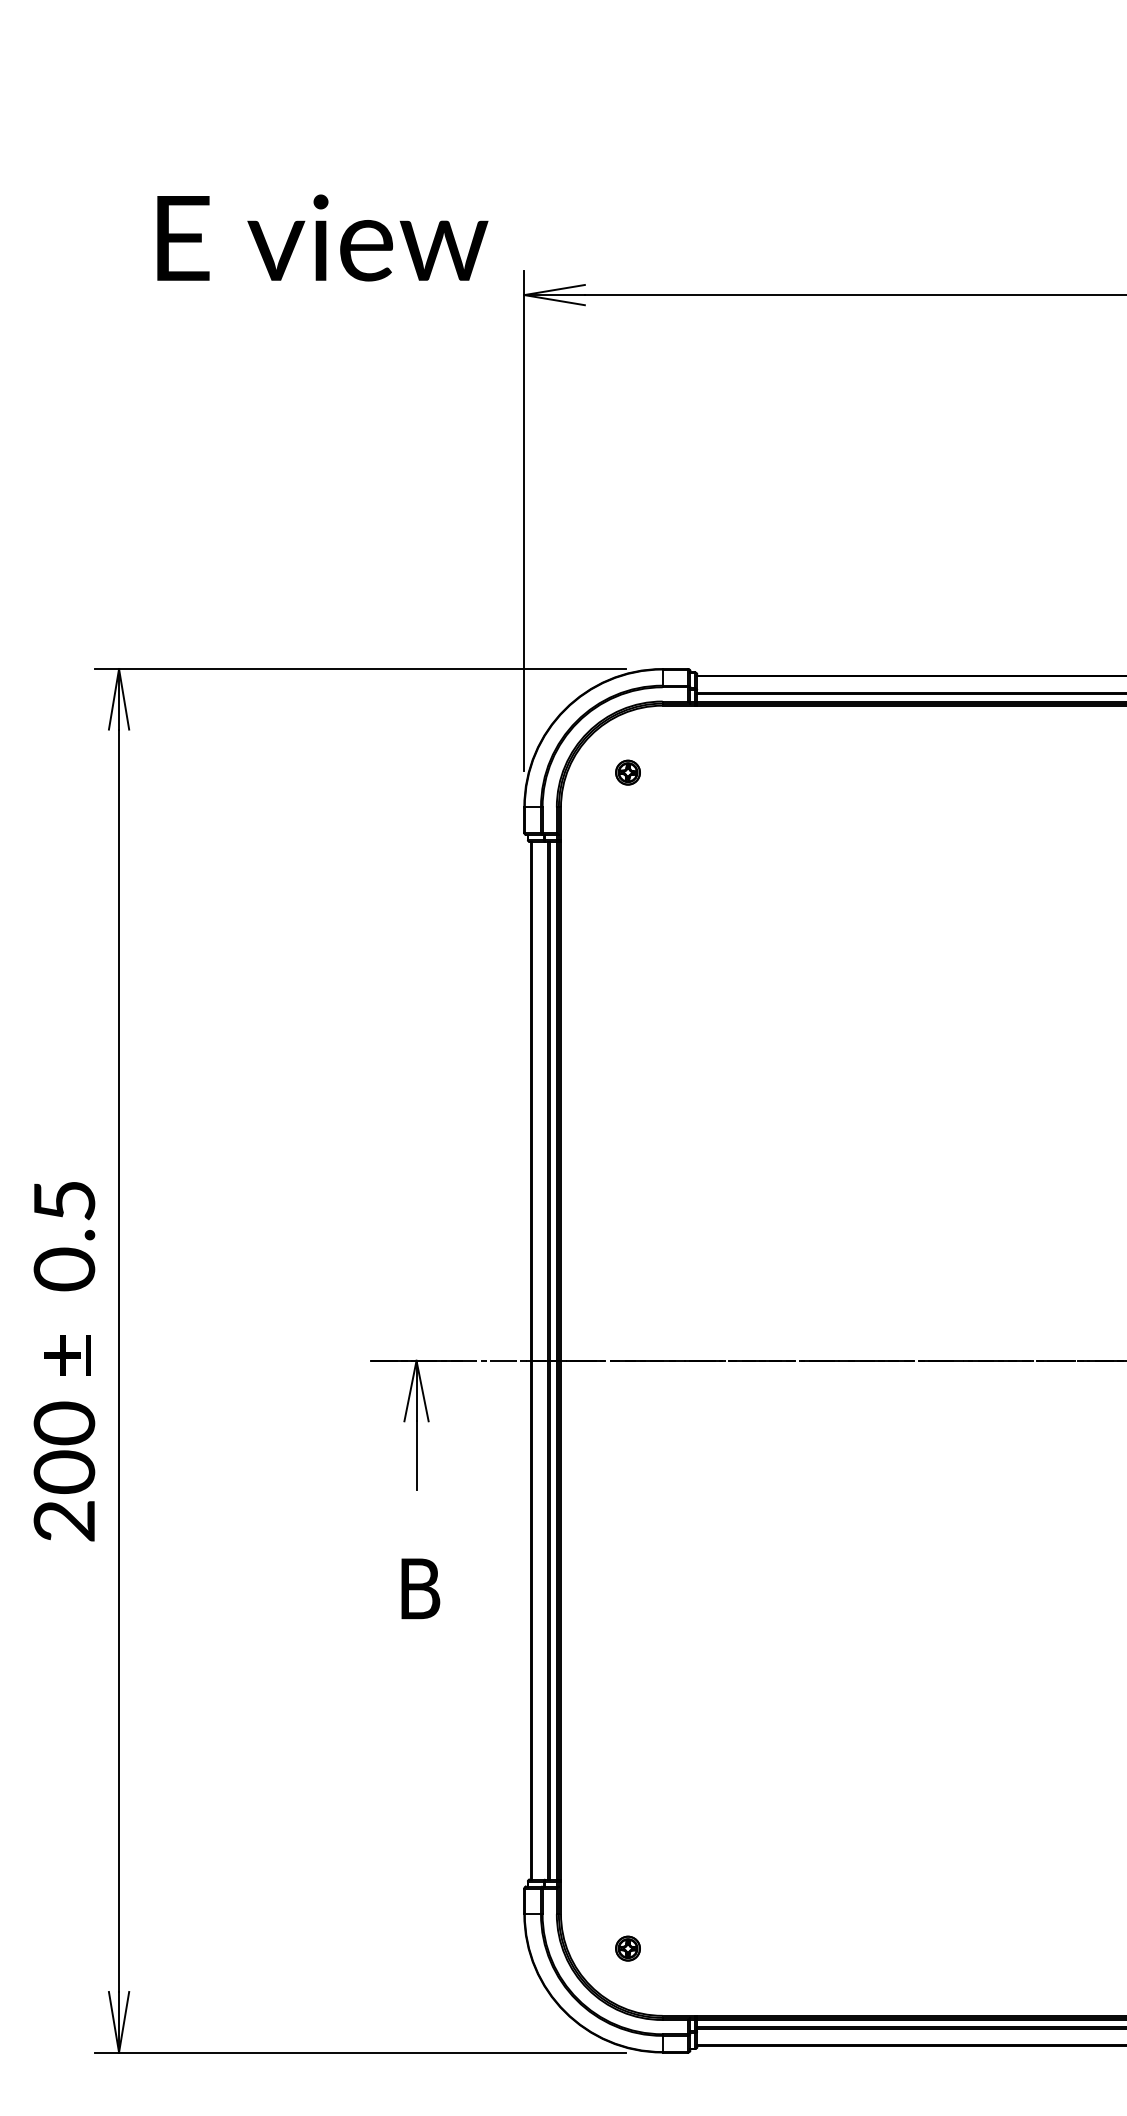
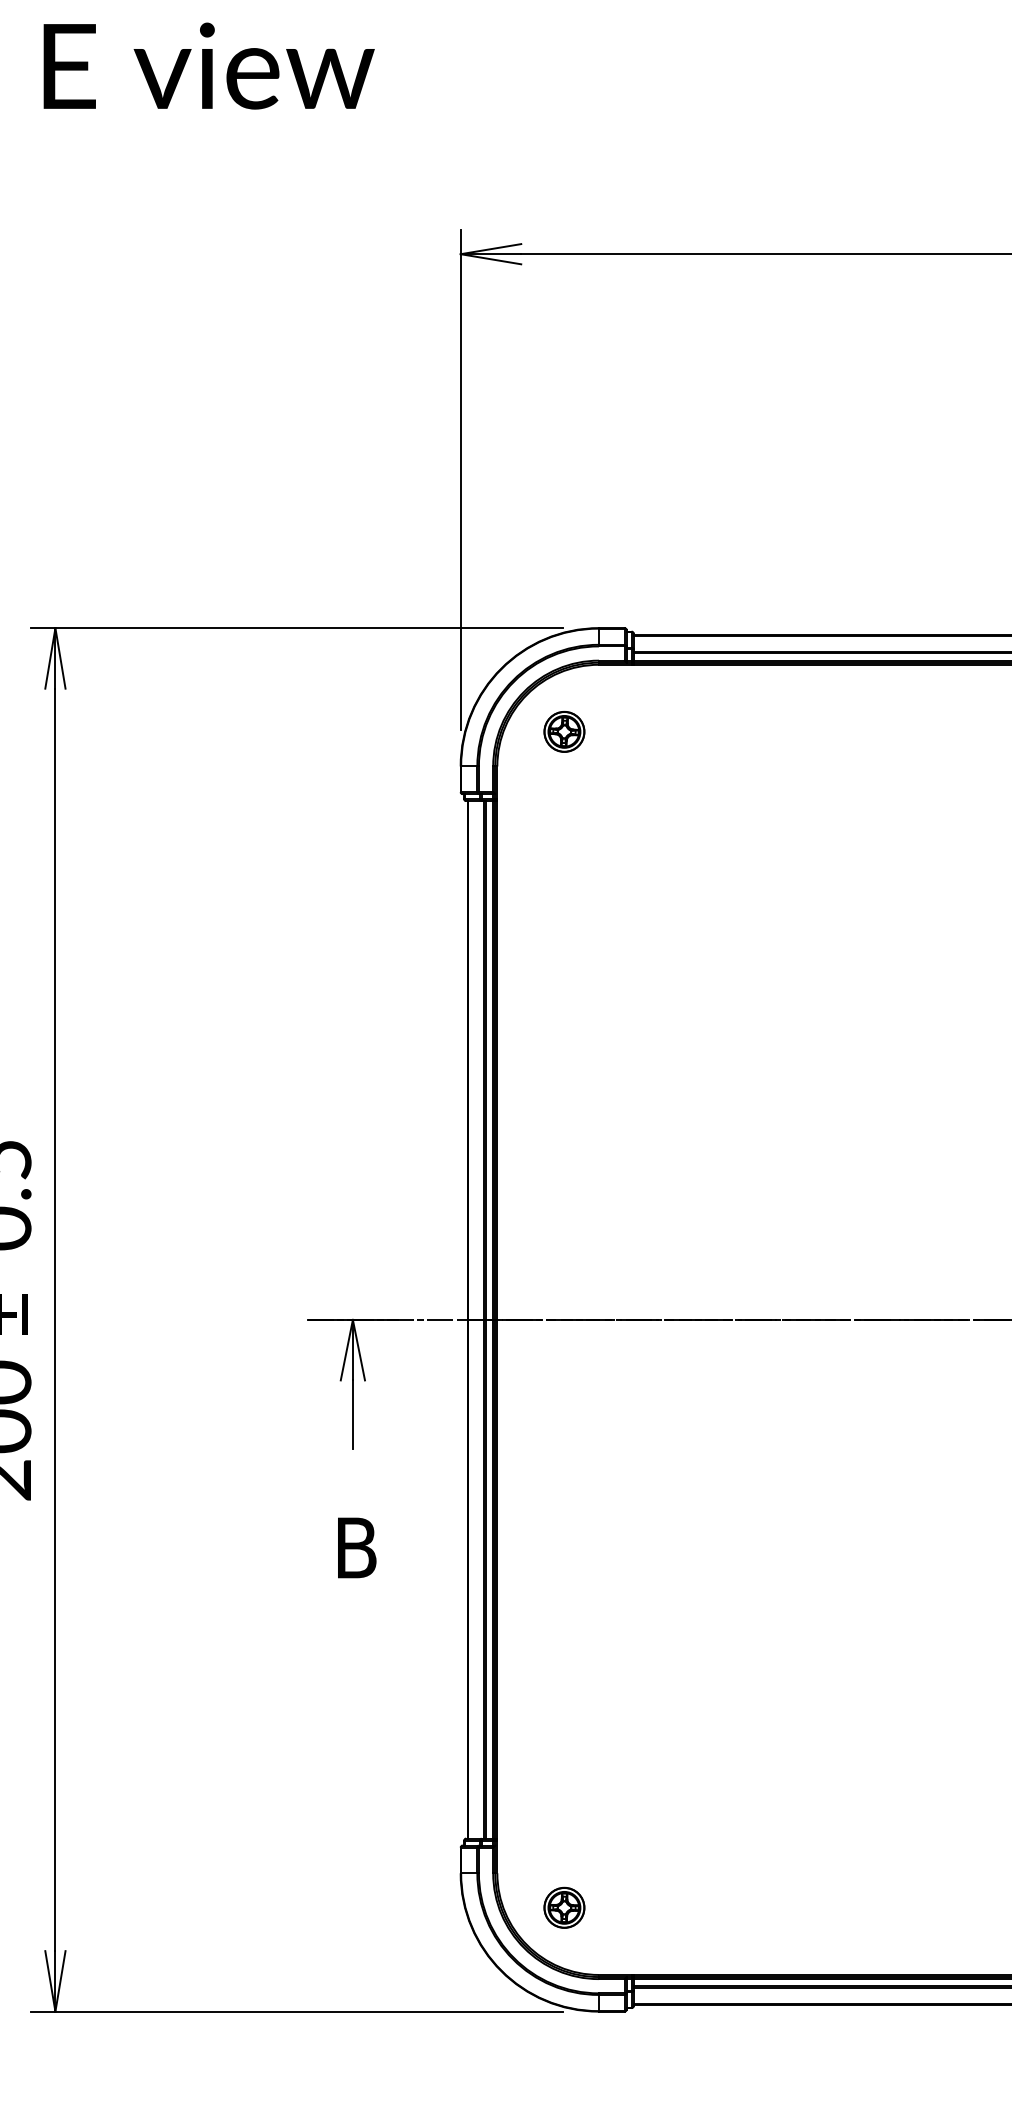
text: (322, 237) -> (208, 65), moved
part: (627, 772) -> (563, 731), size x1.67
part: (627, 1948) -> (563, 1907), size x1.67

